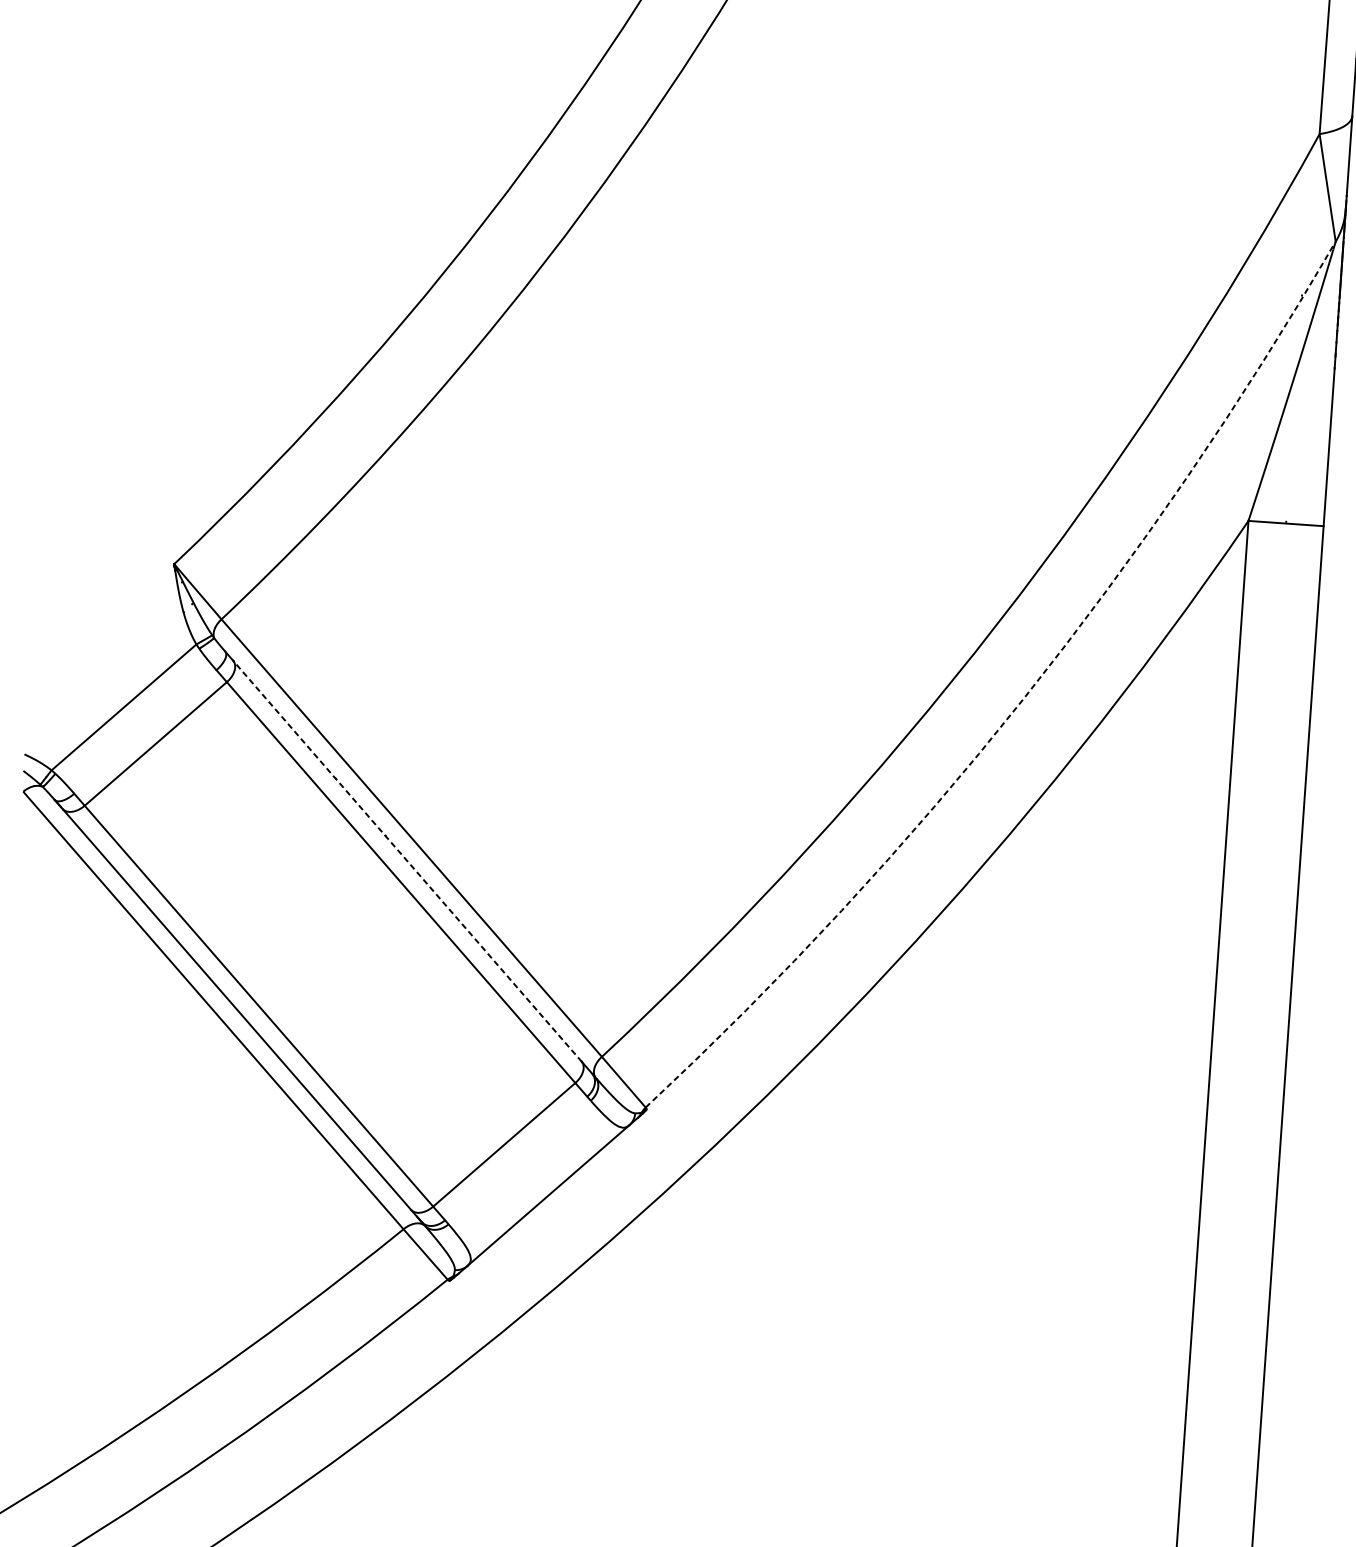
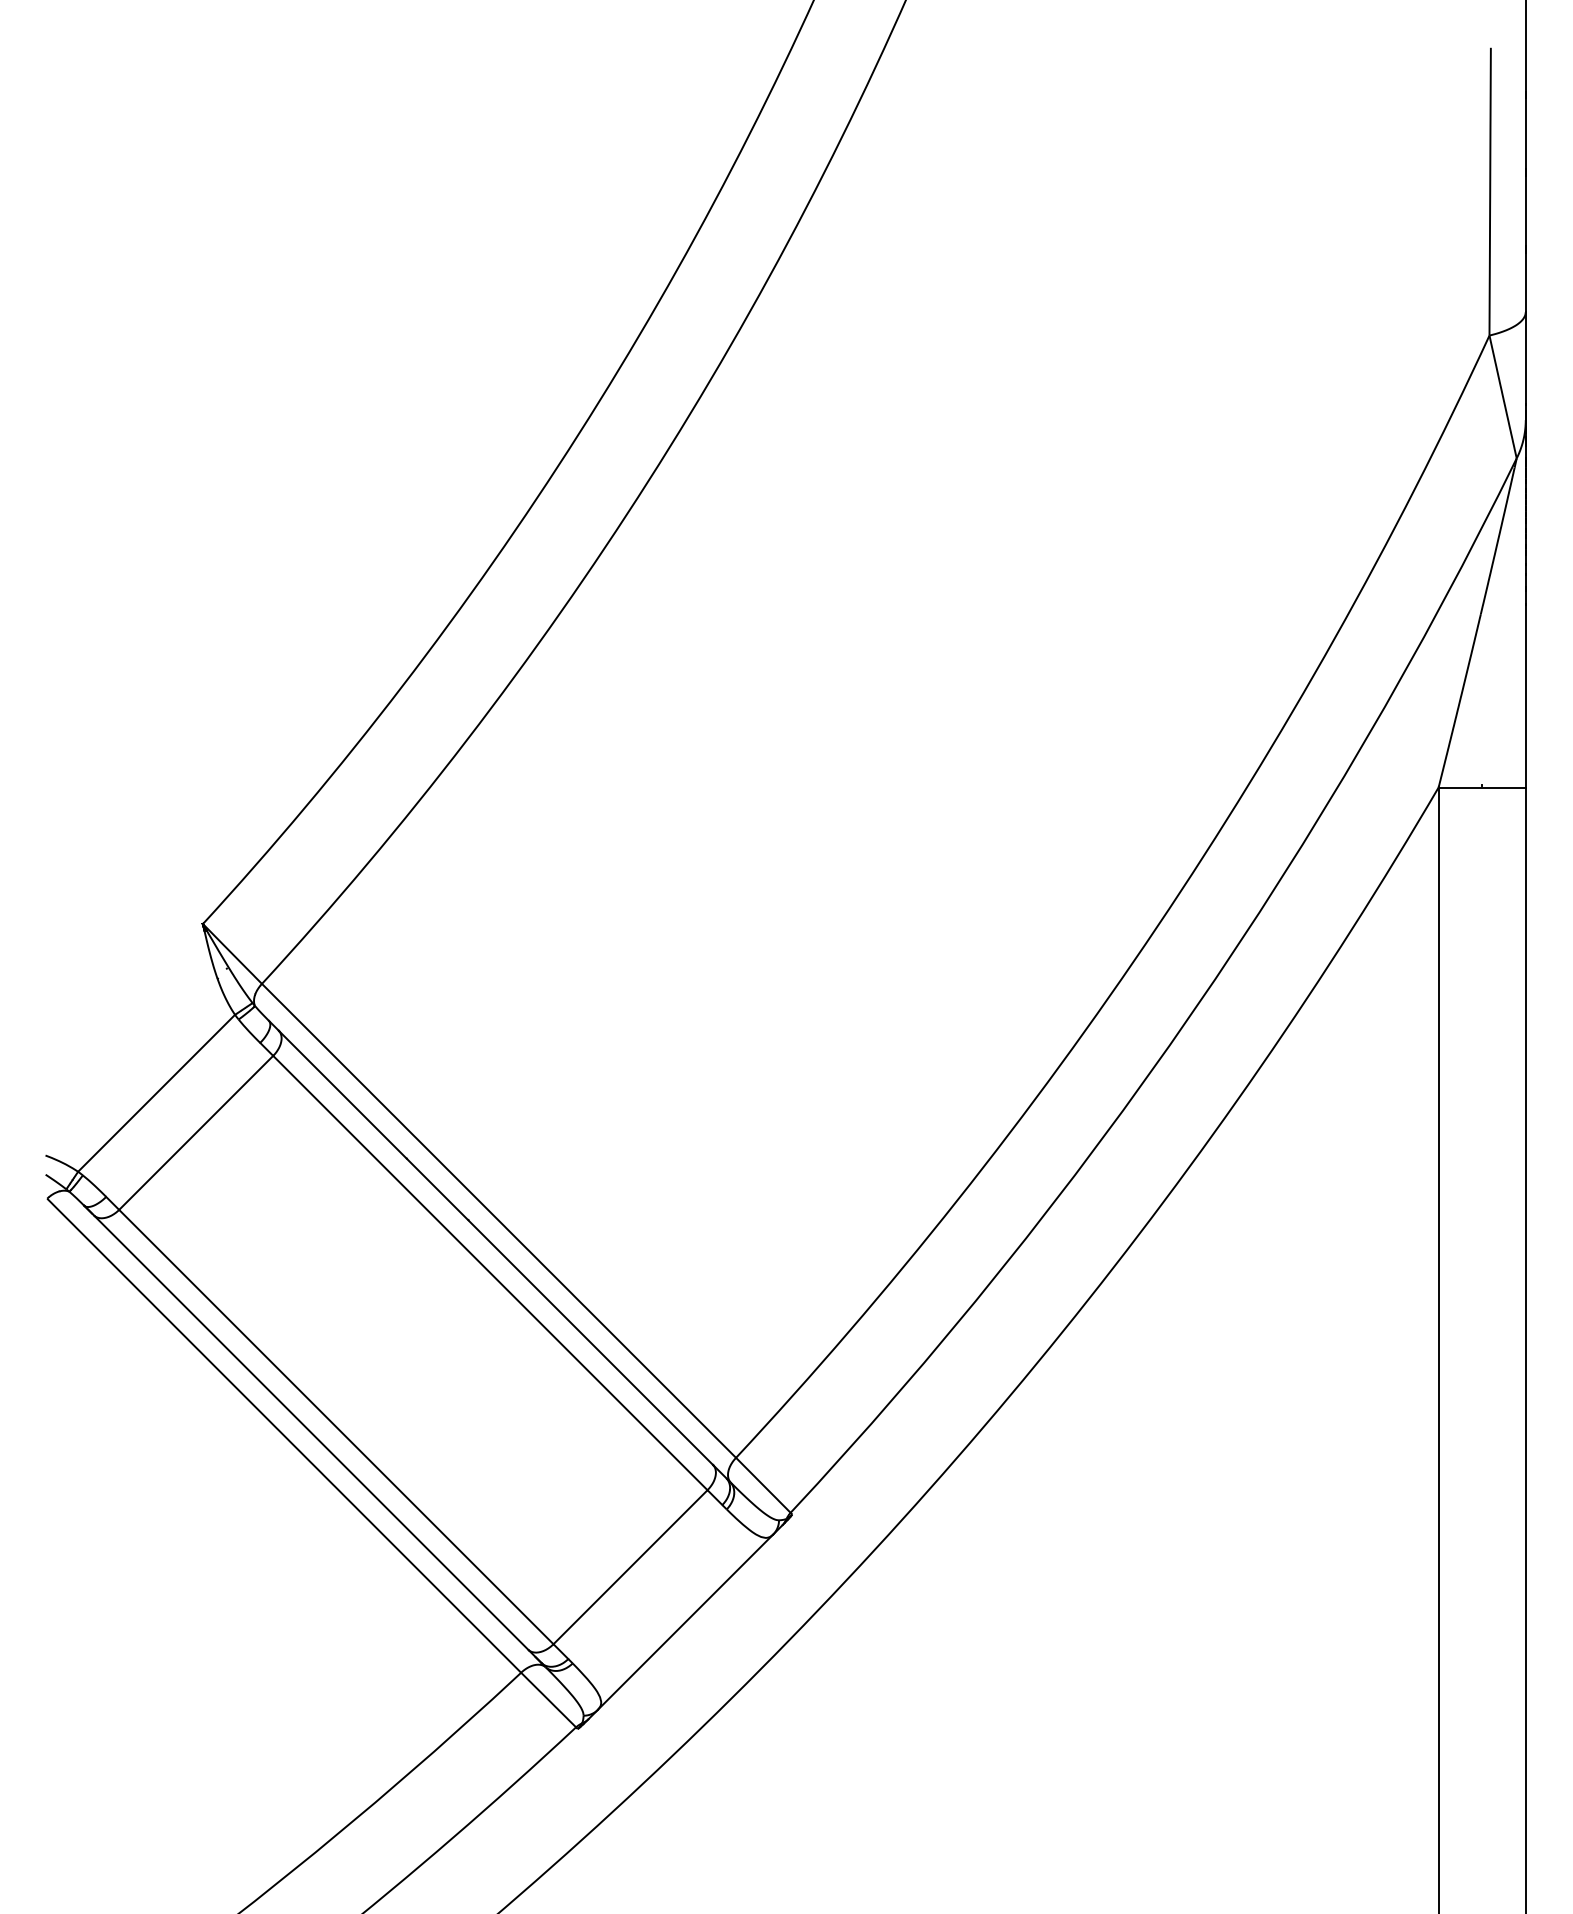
arc: (1022, 700) -> (1192, 1012), dashed -> solid
line: (407, 860) -> (495, 1247), dashed -> solid

